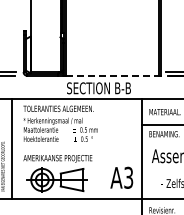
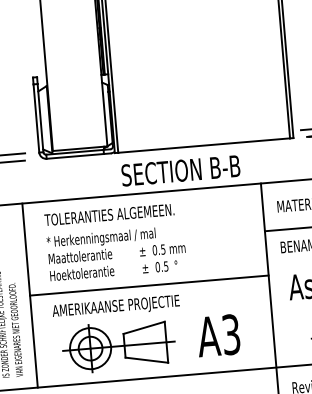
line: (112, 75) -> (203, 145), dashed -> solid
line: (76, 148) -> (148, 285), added
text: (121, 177) -> (217, 335), moved

